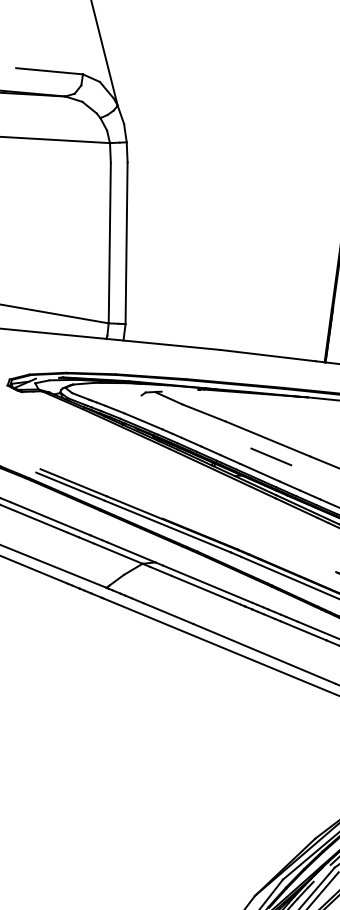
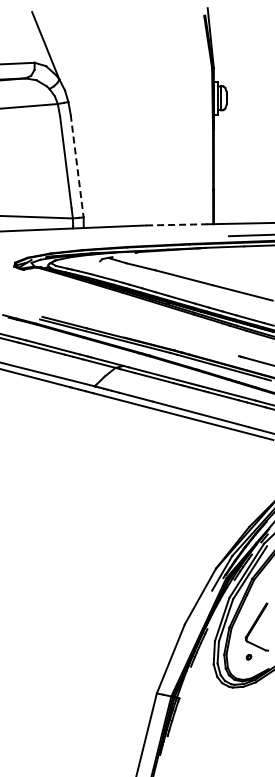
line: (126, 243) -> (77, 166), solid -> dashed
line: (267, 354) -> (176, 224), solid -> dashed
line: (270, 456) -> (187, 288), removed

